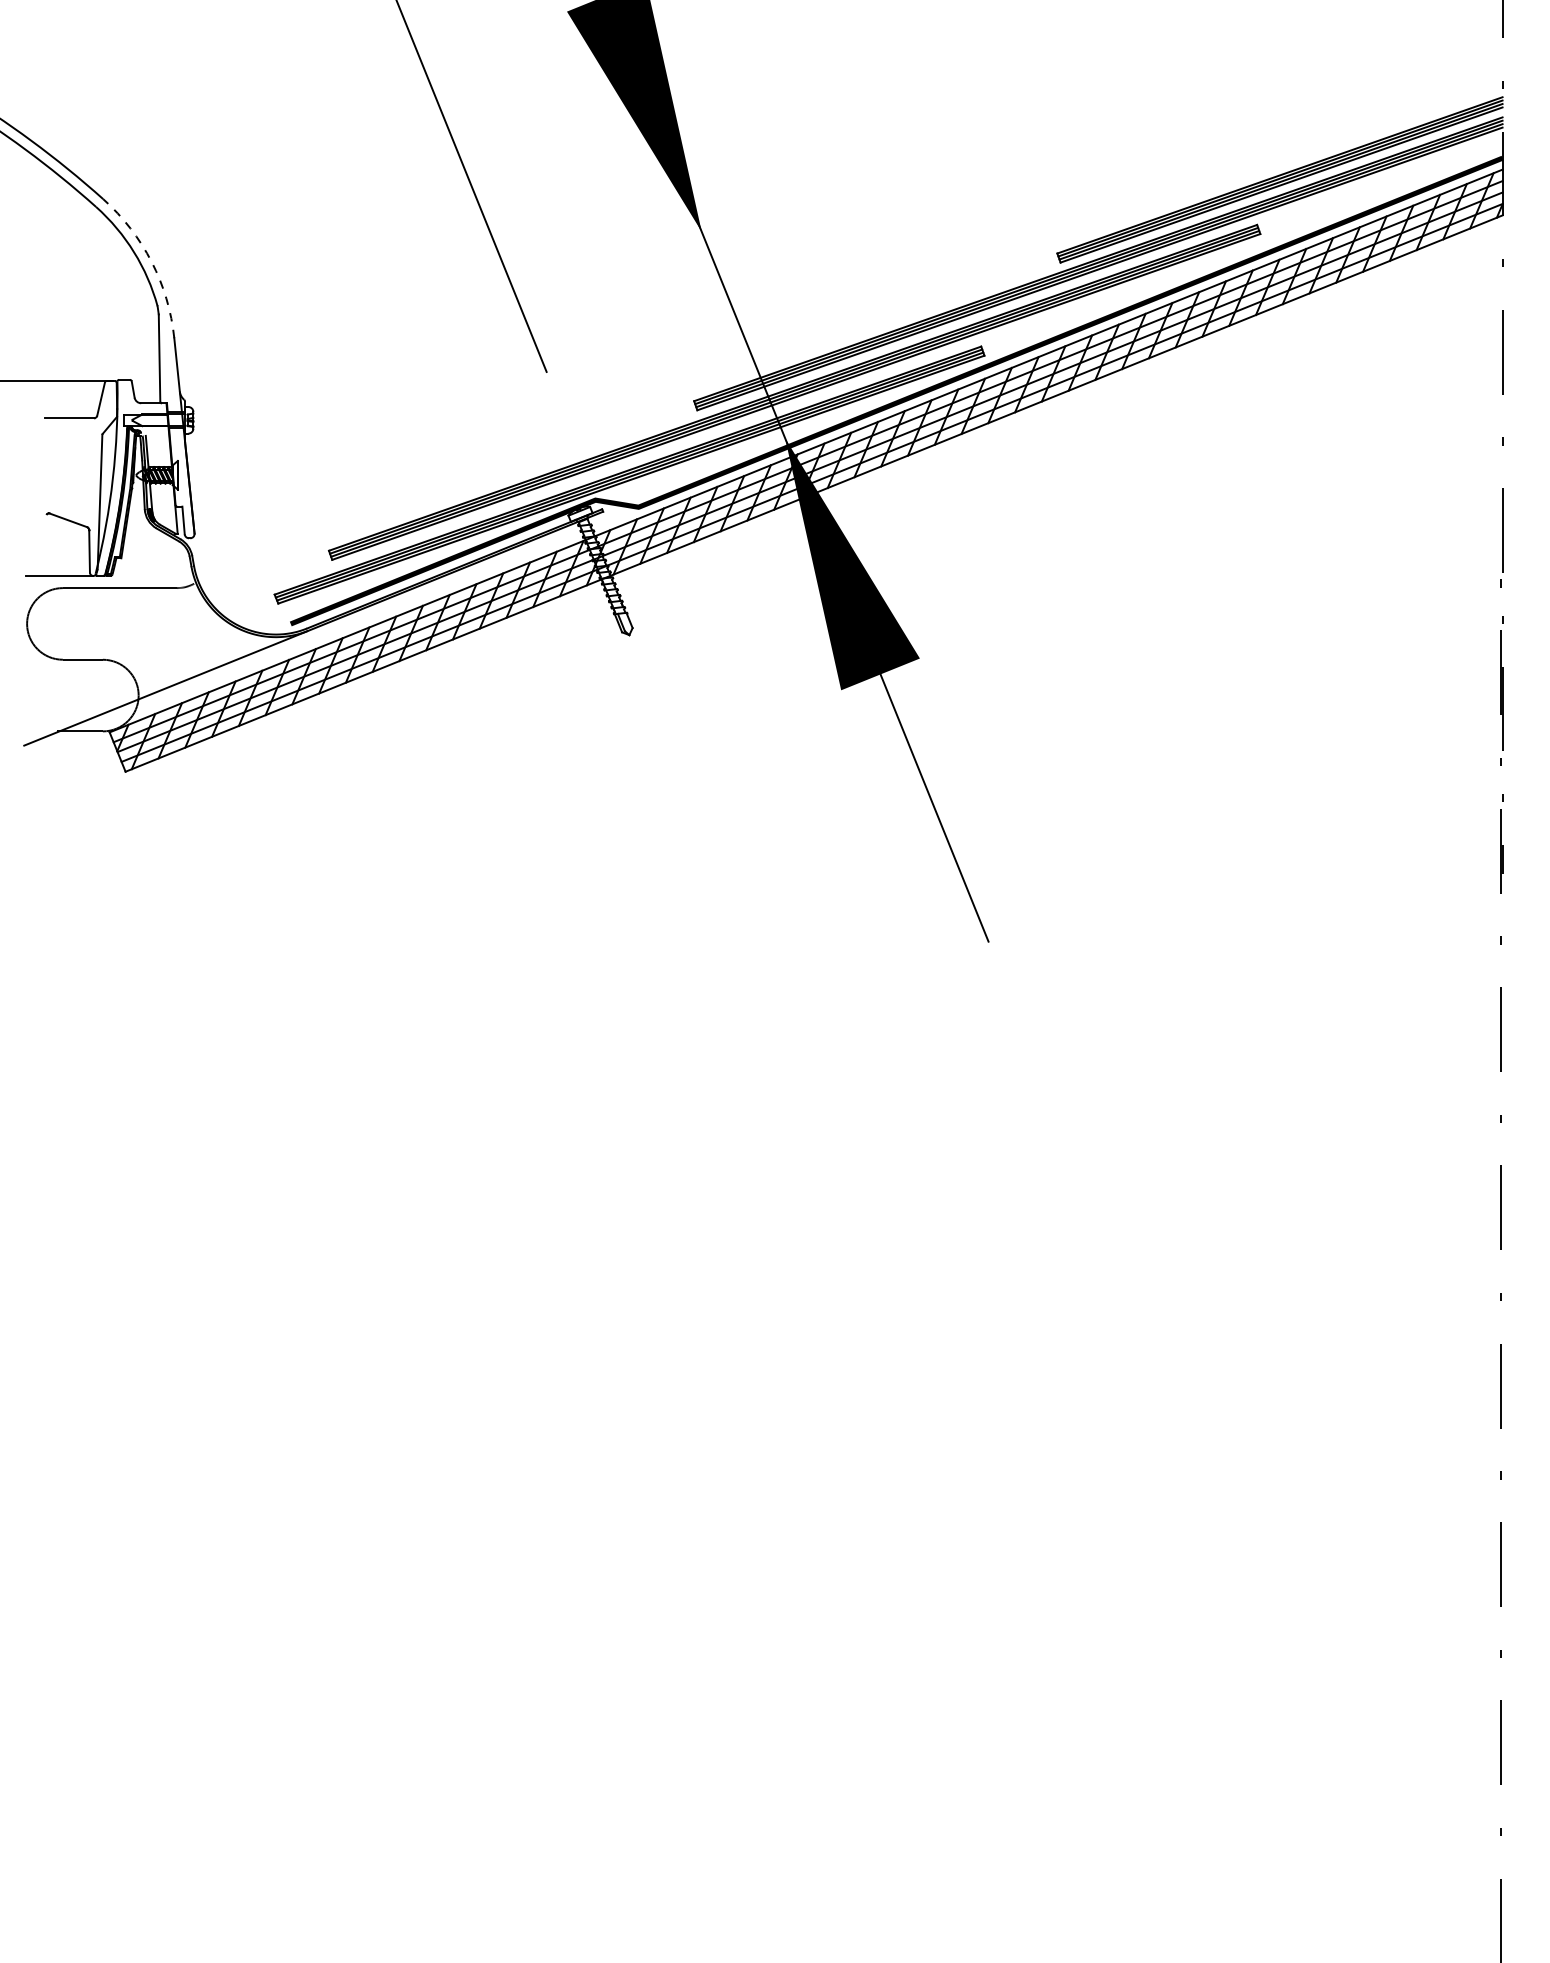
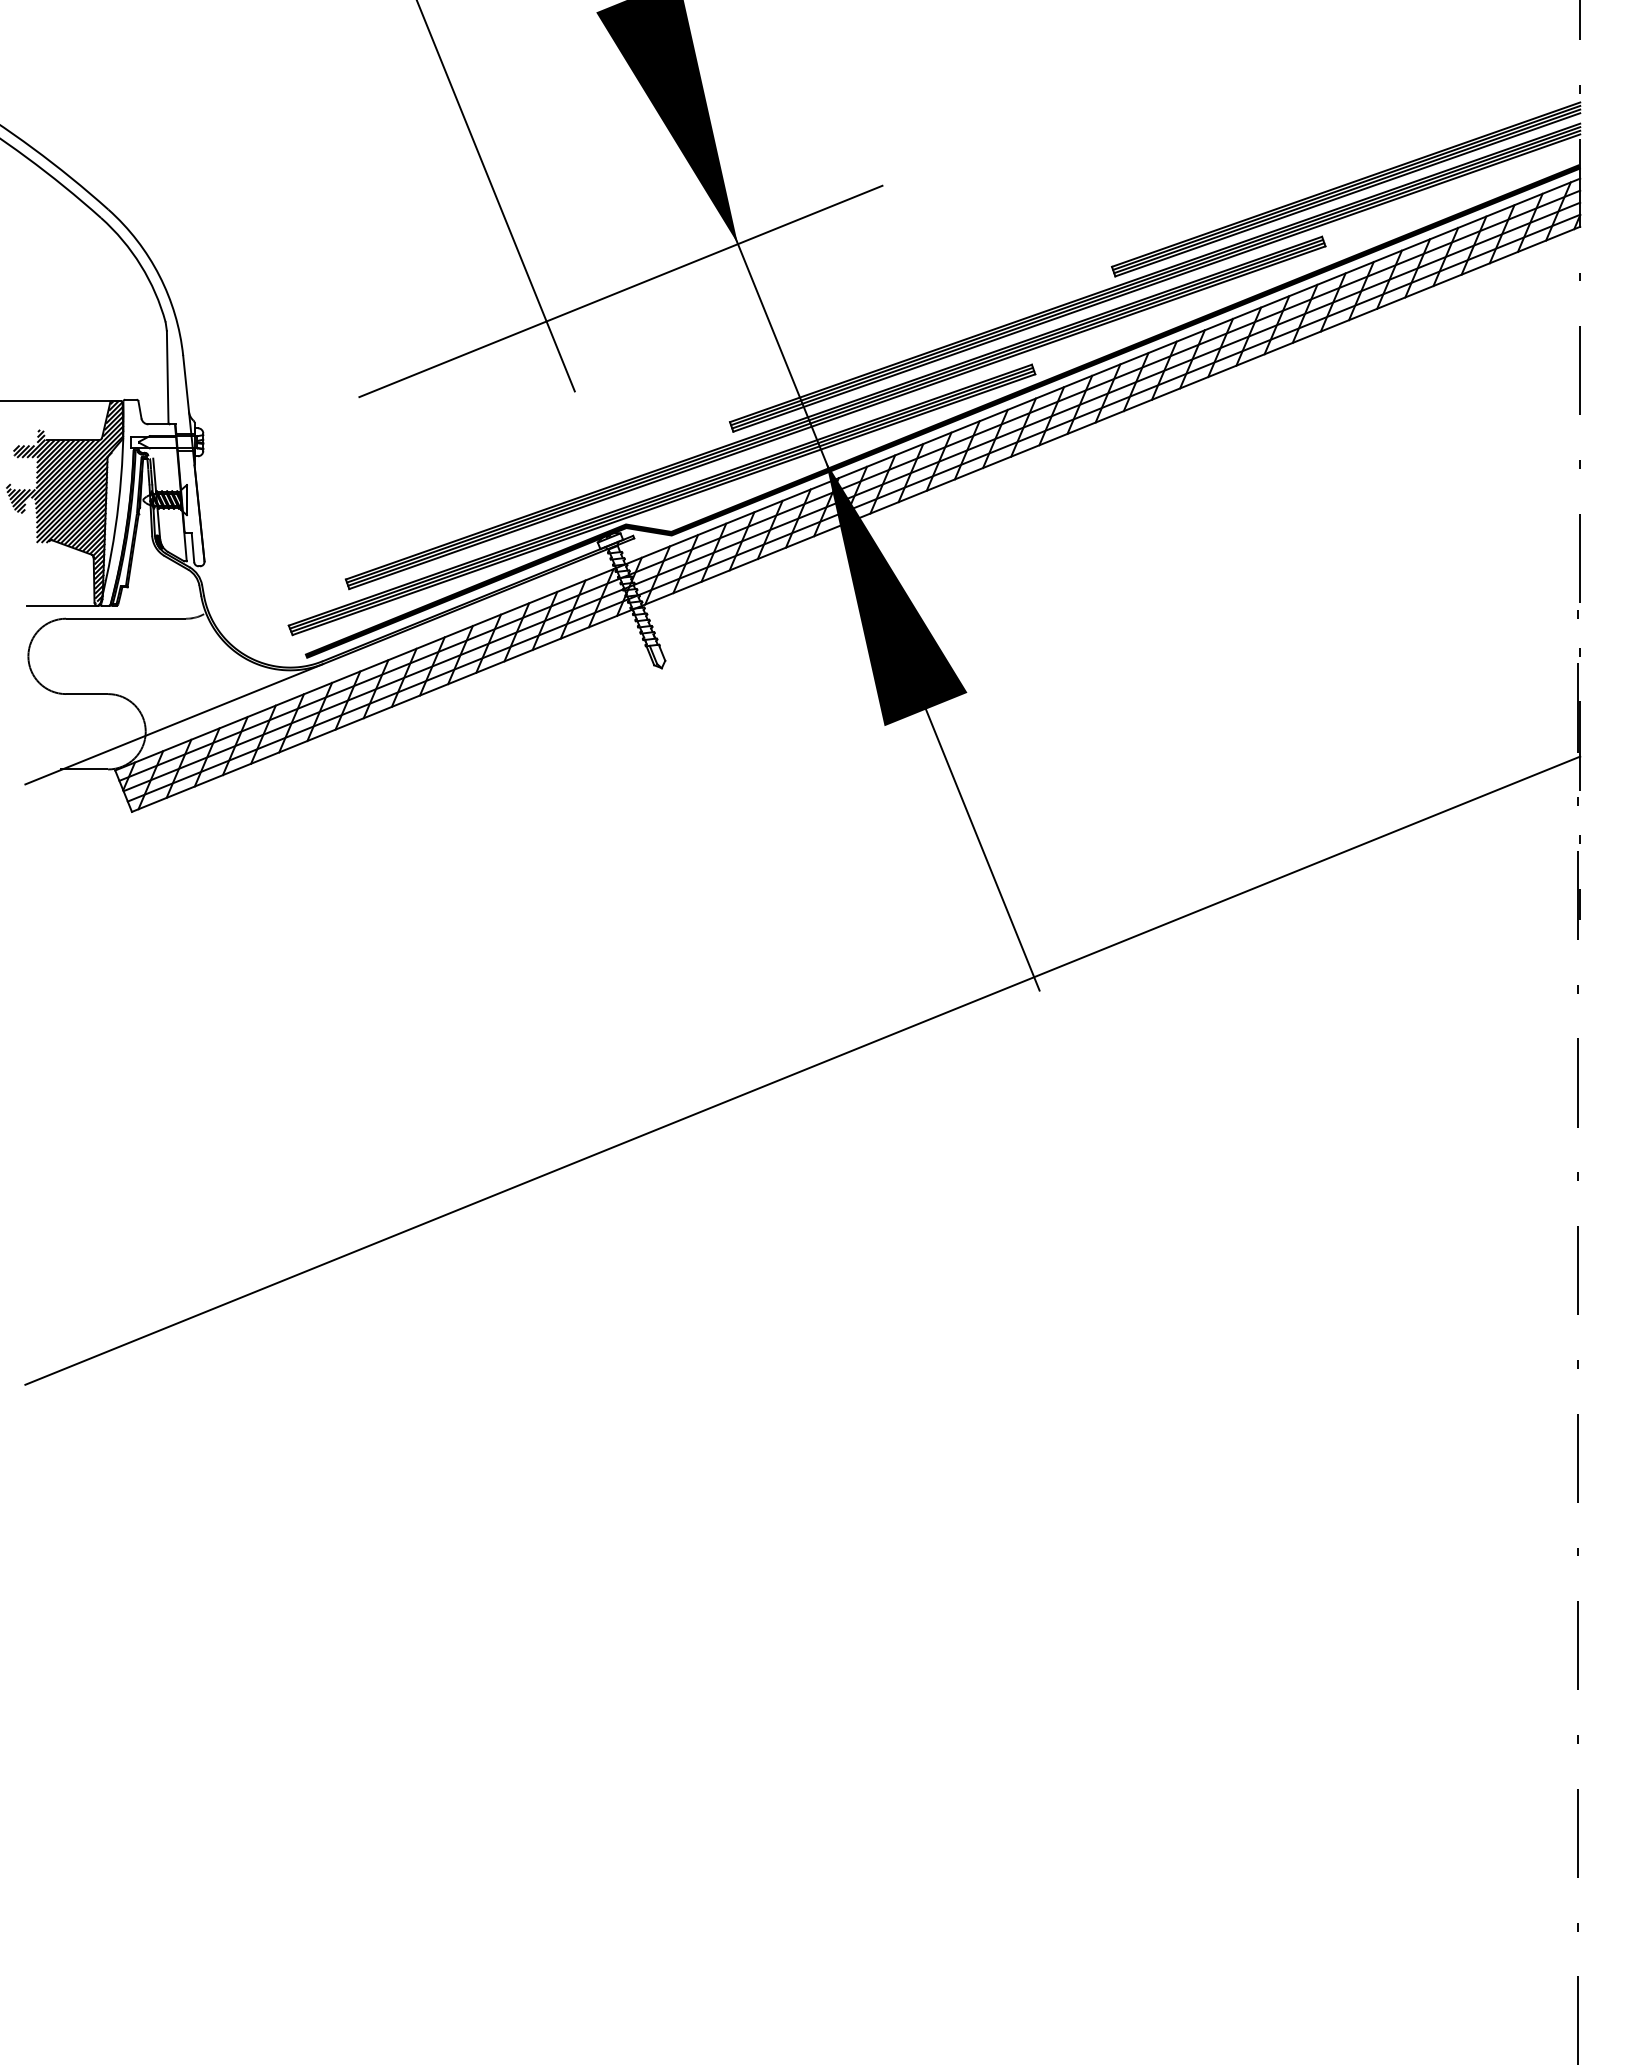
arc: (151, 261) -> (159, 275), dashed -> solid
line: (590, 276) -> (620, 291), added
hatch: (61, 477) -> (64, 502), added
line: (763, 1017) -> (802, 1070), added

